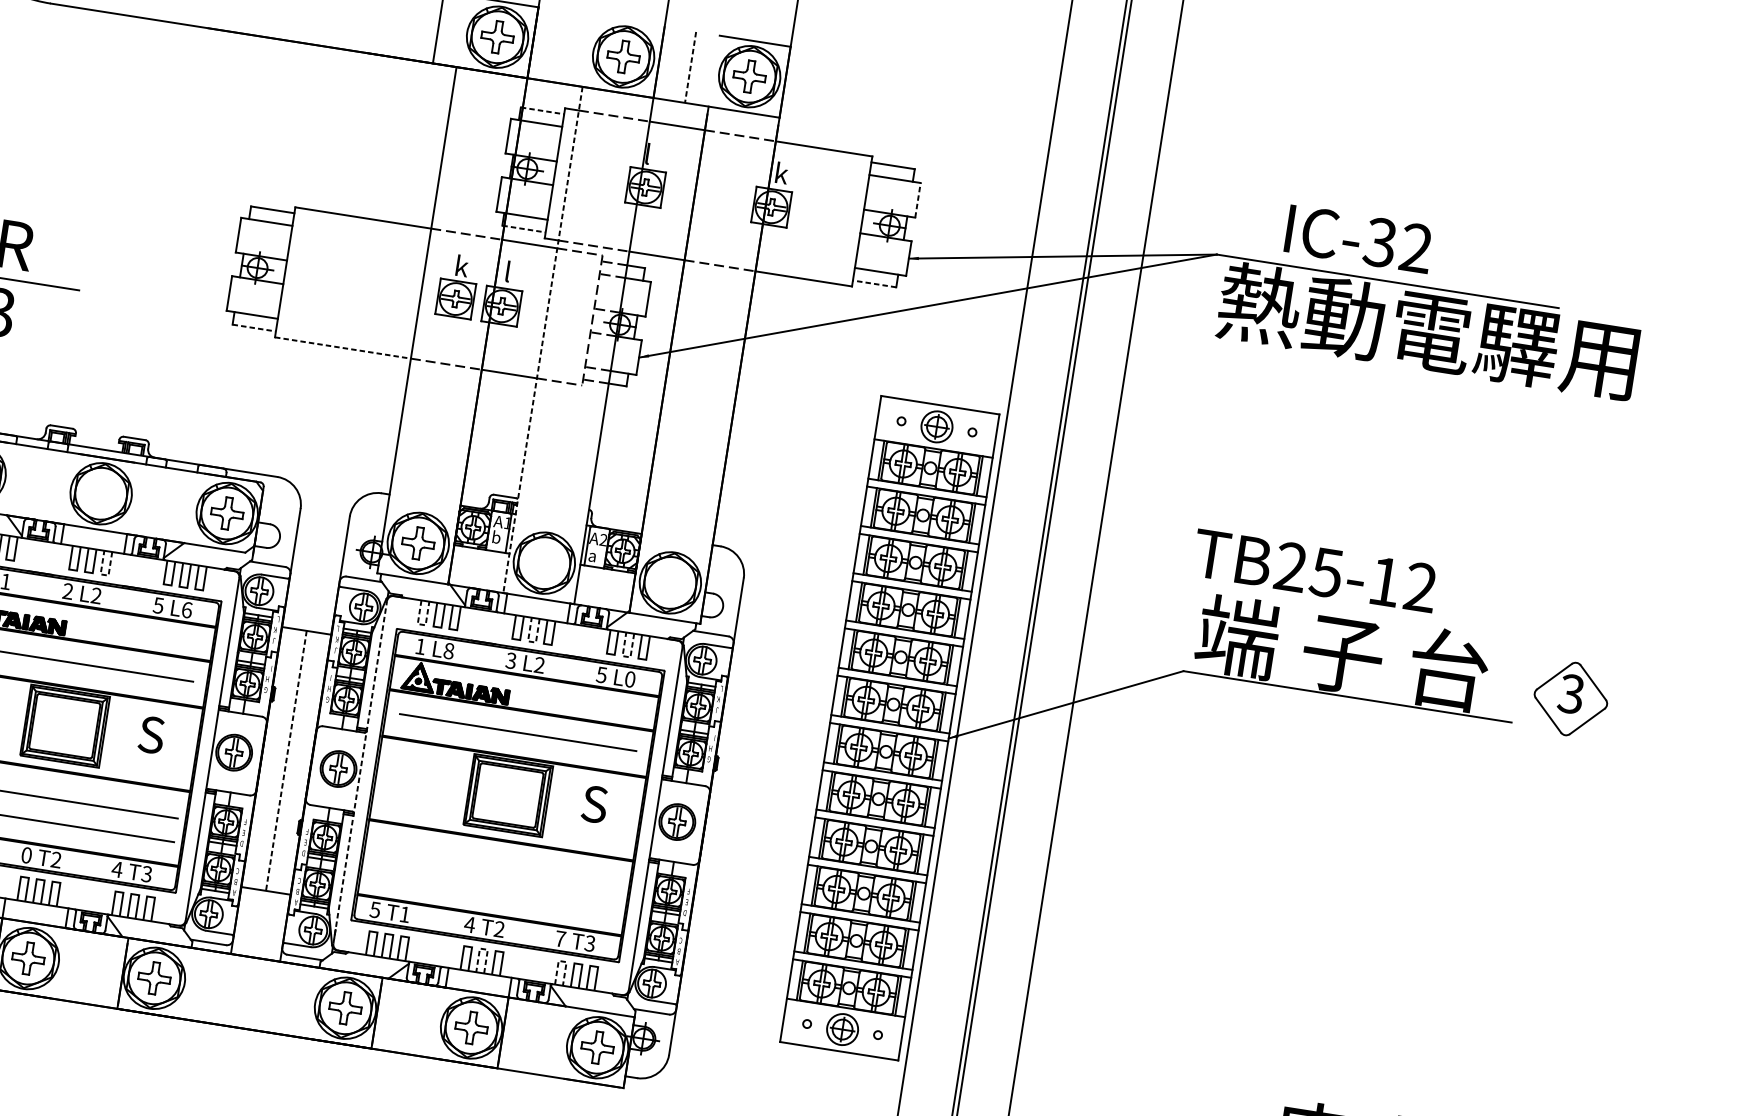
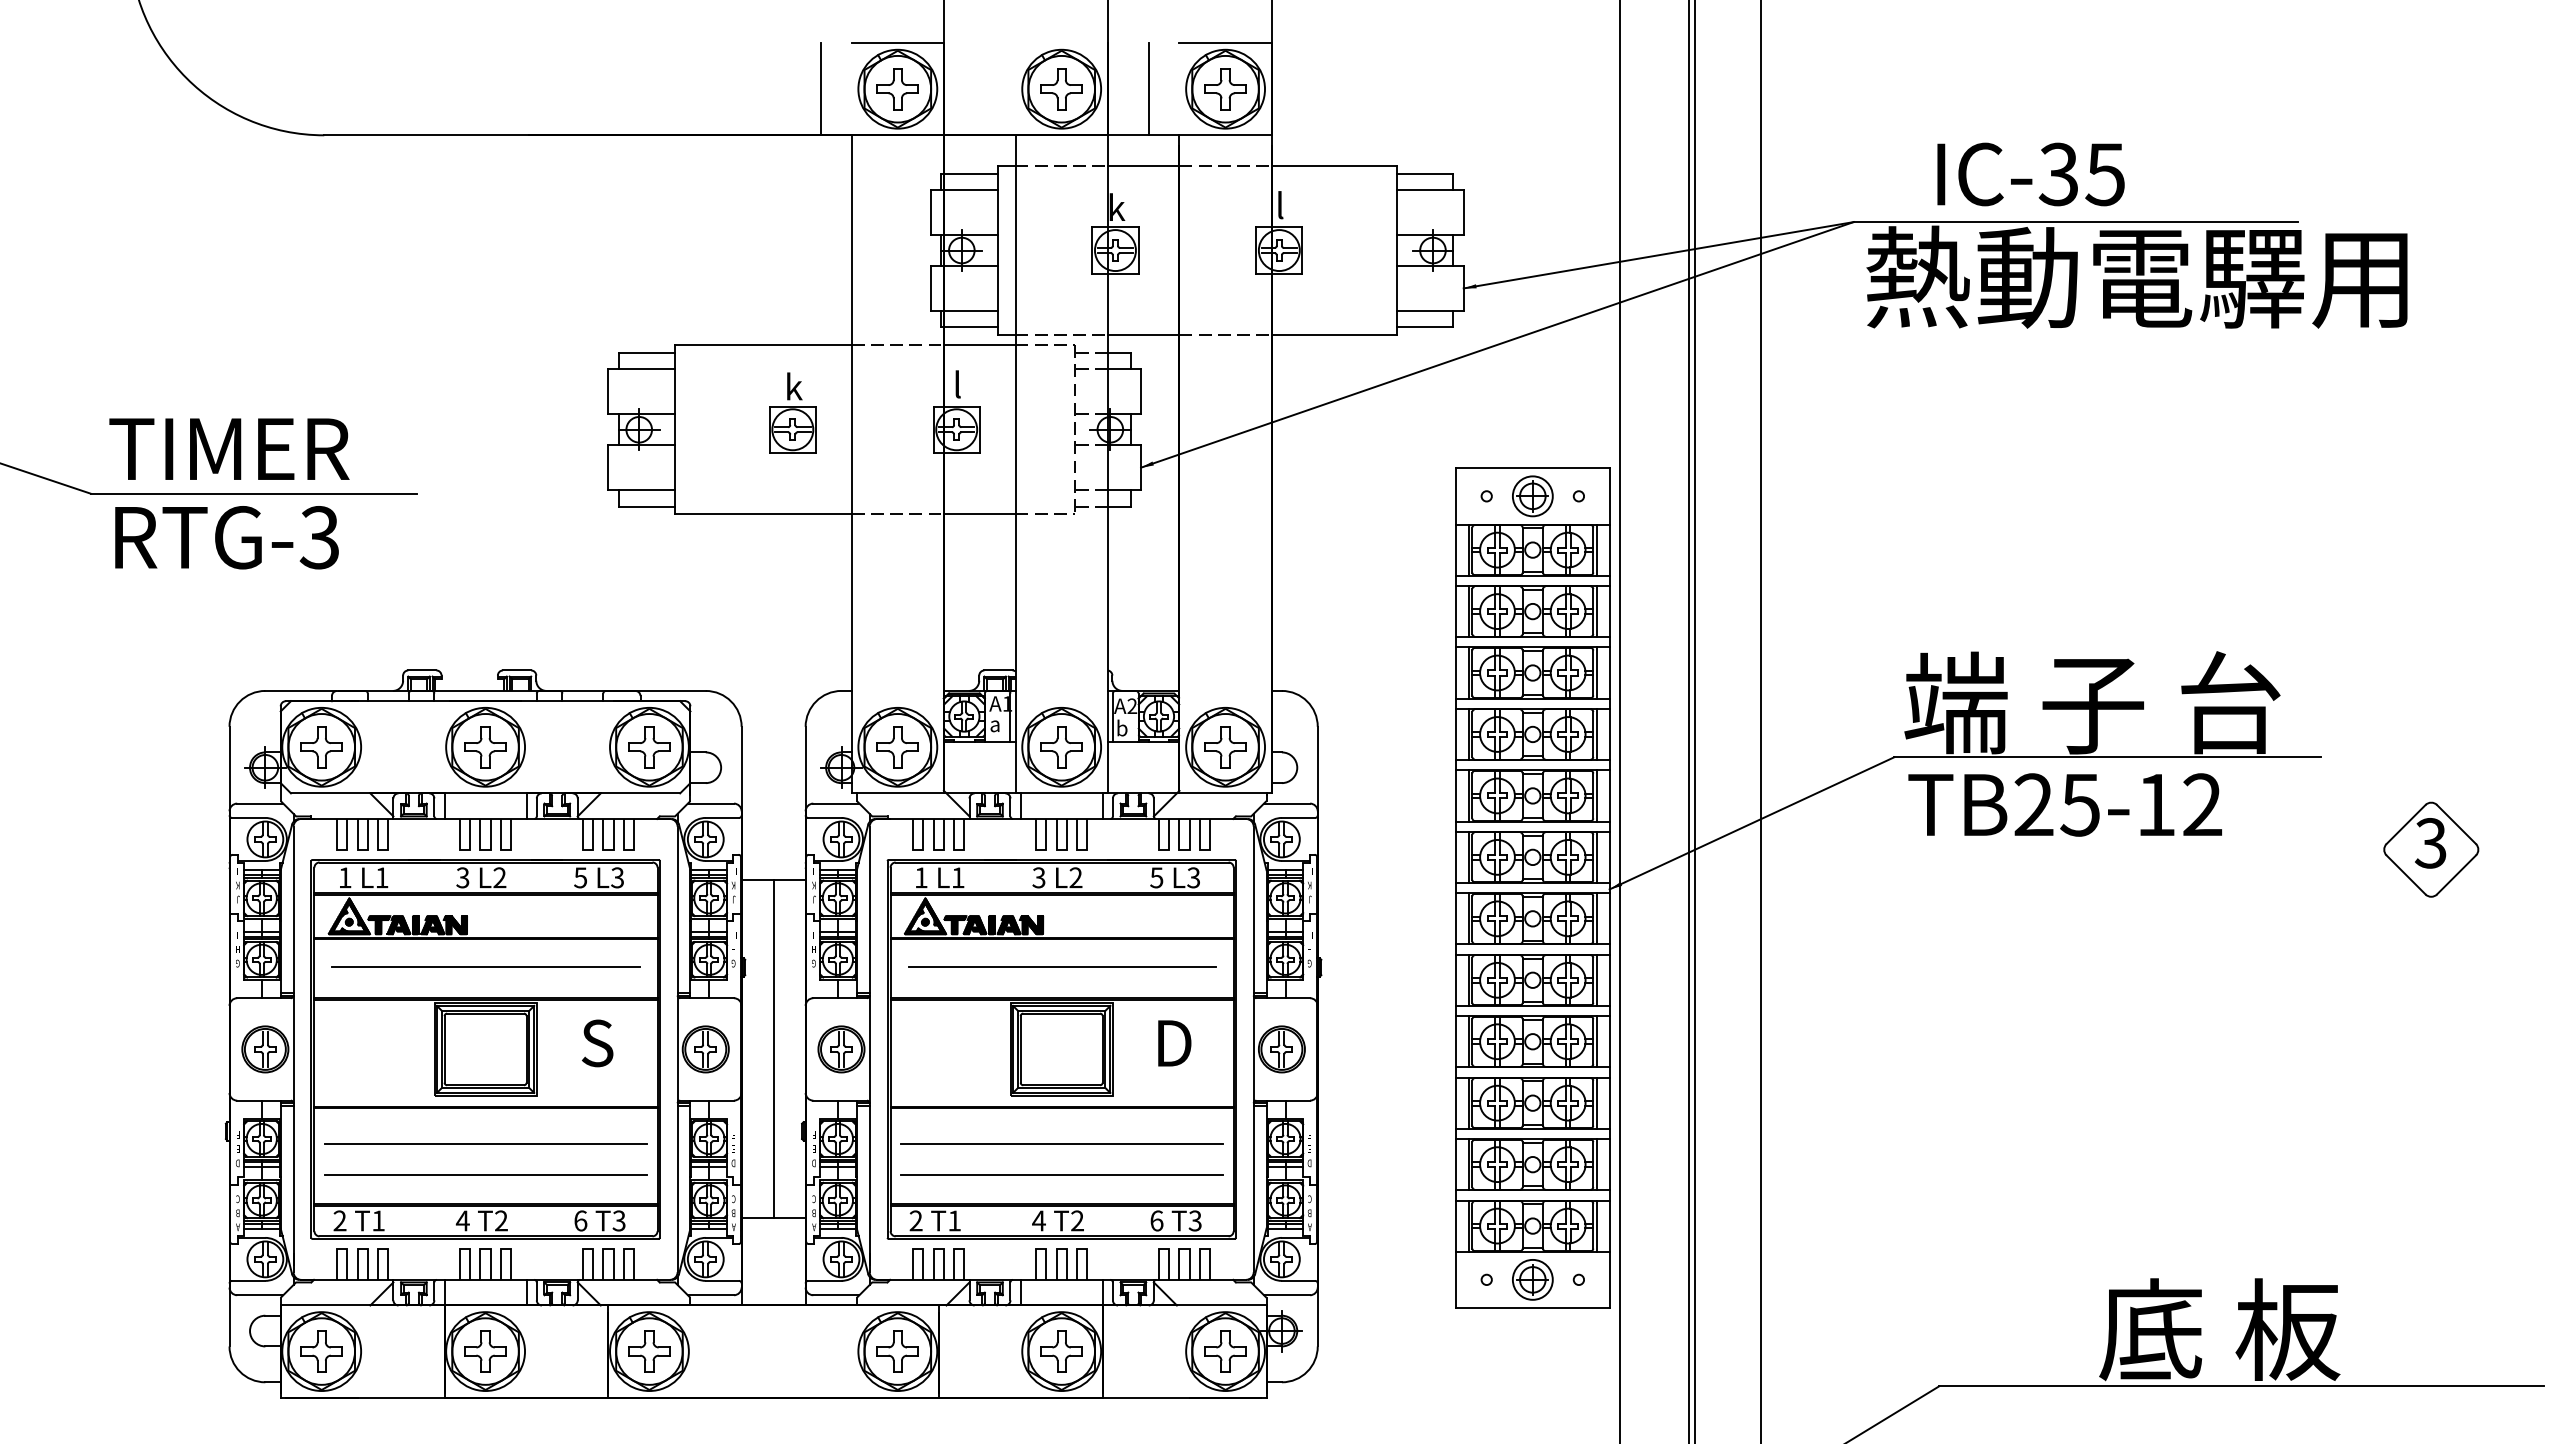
line: (690, 67) -> (1148, 89), dashed -> solid
line: (543, 110) -> (970, 173), dashed -> solid
text: (651, 157) -> (1117, 211), l -> k
text: (781, 176) -> (1285, 209), k -> l
line: (917, 200) -> (1463, 212), dashed -> solid
line: (524, 229) -> (970, 327), dashed -> solid
text: (1415, 248) -> (2104, 174), IC-32 -> IC-35
line: (873, 283) -> (1424, 327), dashed -> solid
part: (457, 285) -> (792, 412), moved
line: (254, 328) -> (647, 506), dashed -> solid
line: (542, 340) -> (1015, 464), dashed -> solid
line: (343, 348) -> (763, 514), dashed -> solid
part: (101, 493) -> (485, 747), added
text: (496, 536) -> (995, 723), b -> a
text: (592, 555) -> (1121, 727), a -> b
part: (544, 563) -> (1061, 747), added
text: (1314, 570) -> (2064, 804), moved
line: (104, 574) -> (505, 849), dashed -> solid
part: (670, 583) -> (1225, 747), added
text: (67, 591) -> (462, 877), 2 -> 3
text: (186, 609) -> (617, 877), L6 -> L3
line: (421, 624) -> (918, 849), dashed -> solid
line: (531, 641) -> (1061, 849), dashed -> solid
text: (448, 650) -> (957, 877), L8 -> L1
line: (626, 656) -> (1184, 849), dashed -> solid
text: (630, 679) -> (1193, 877), L0 -> L3
part: (1571, 698) -> (2431, 849), moved
line: (286, 760) -> (773, 1049), dashed -> solid
line: (360, 772) -> (869, 1049), dashed -> solid
text: (595, 804) -> (1174, 1043), S -> D
text: (26, 854) -> (462, 1220), 0 -> 4
line: (496, 867) -> (1061, 1143), added
text: (117, 869) -> (580, 1220), 4 -> 6
line: (492, 891) -> (1061, 1174), added
text: (374, 909) -> (915, 1220), 5 -> 2
text: (560, 938) -> (1156, 1220), 7 -> 6
line: (483, 949) -> (1061, 1249), dashed -> solid
line: (562, 961) -> (1164, 1249), dashed -> solid

